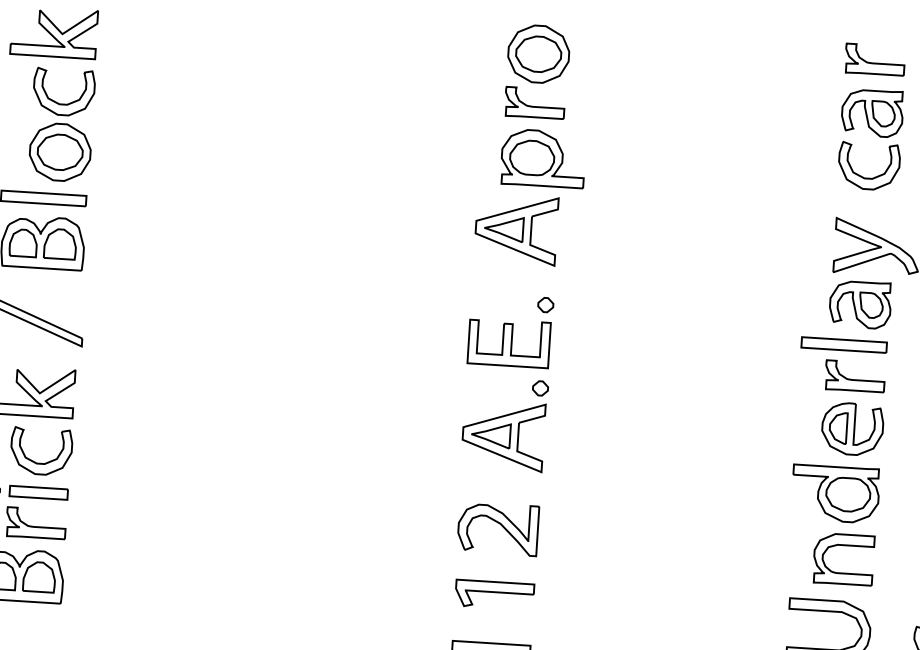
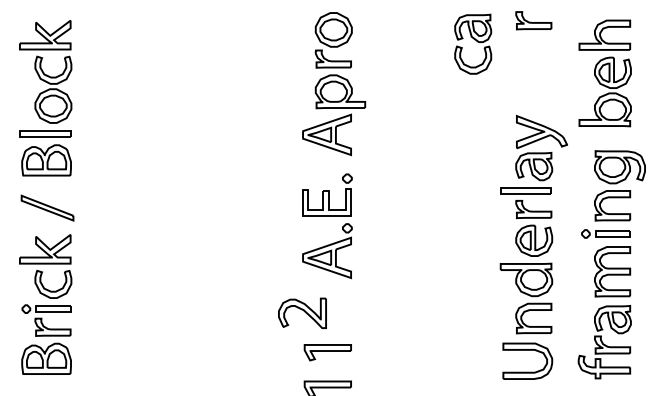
part: (871, 138) -> (473, 43), moved
part: (498, 527) -> (302, 312), moved

